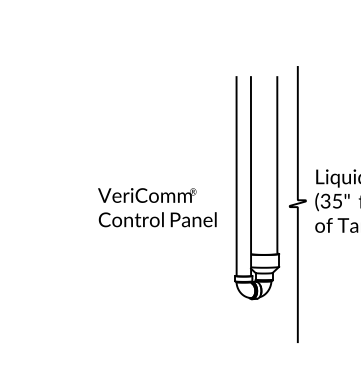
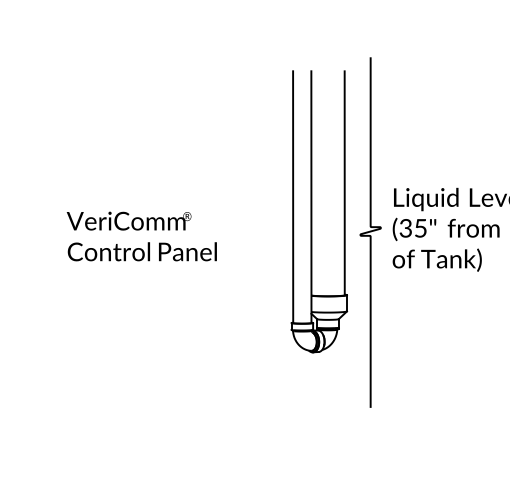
text: (157, 207) -> (141, 236), moved

